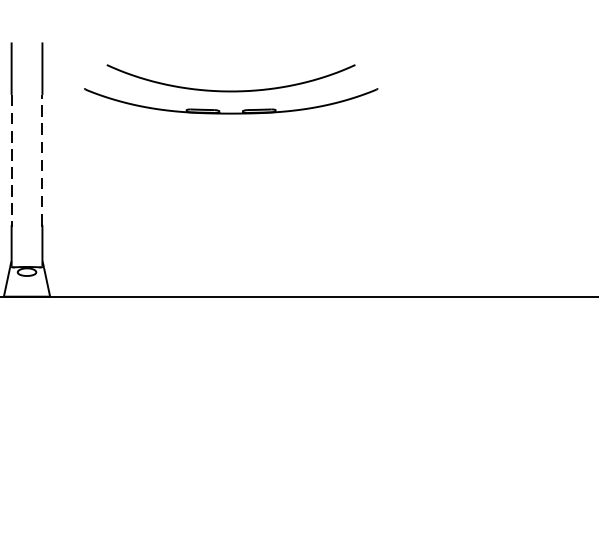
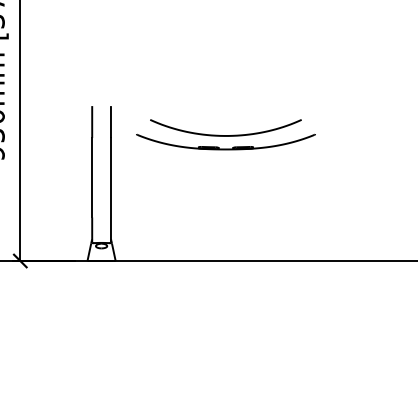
line: (12, 159) -> (92, 177), dashed -> solid
line: (41, 159) -> (110, 177), dashed -> solid

